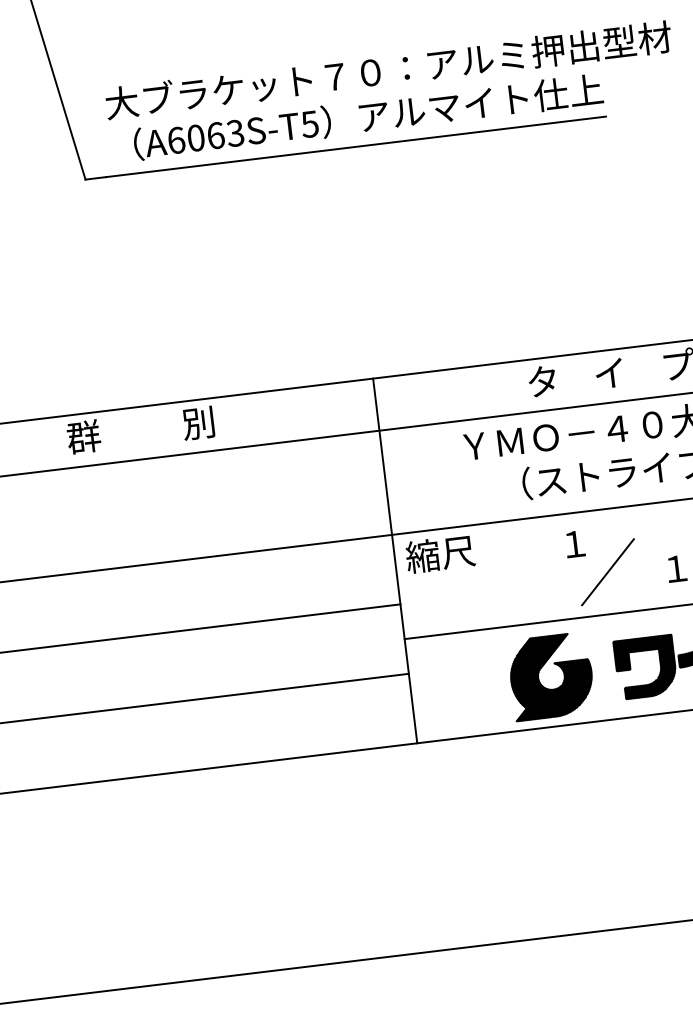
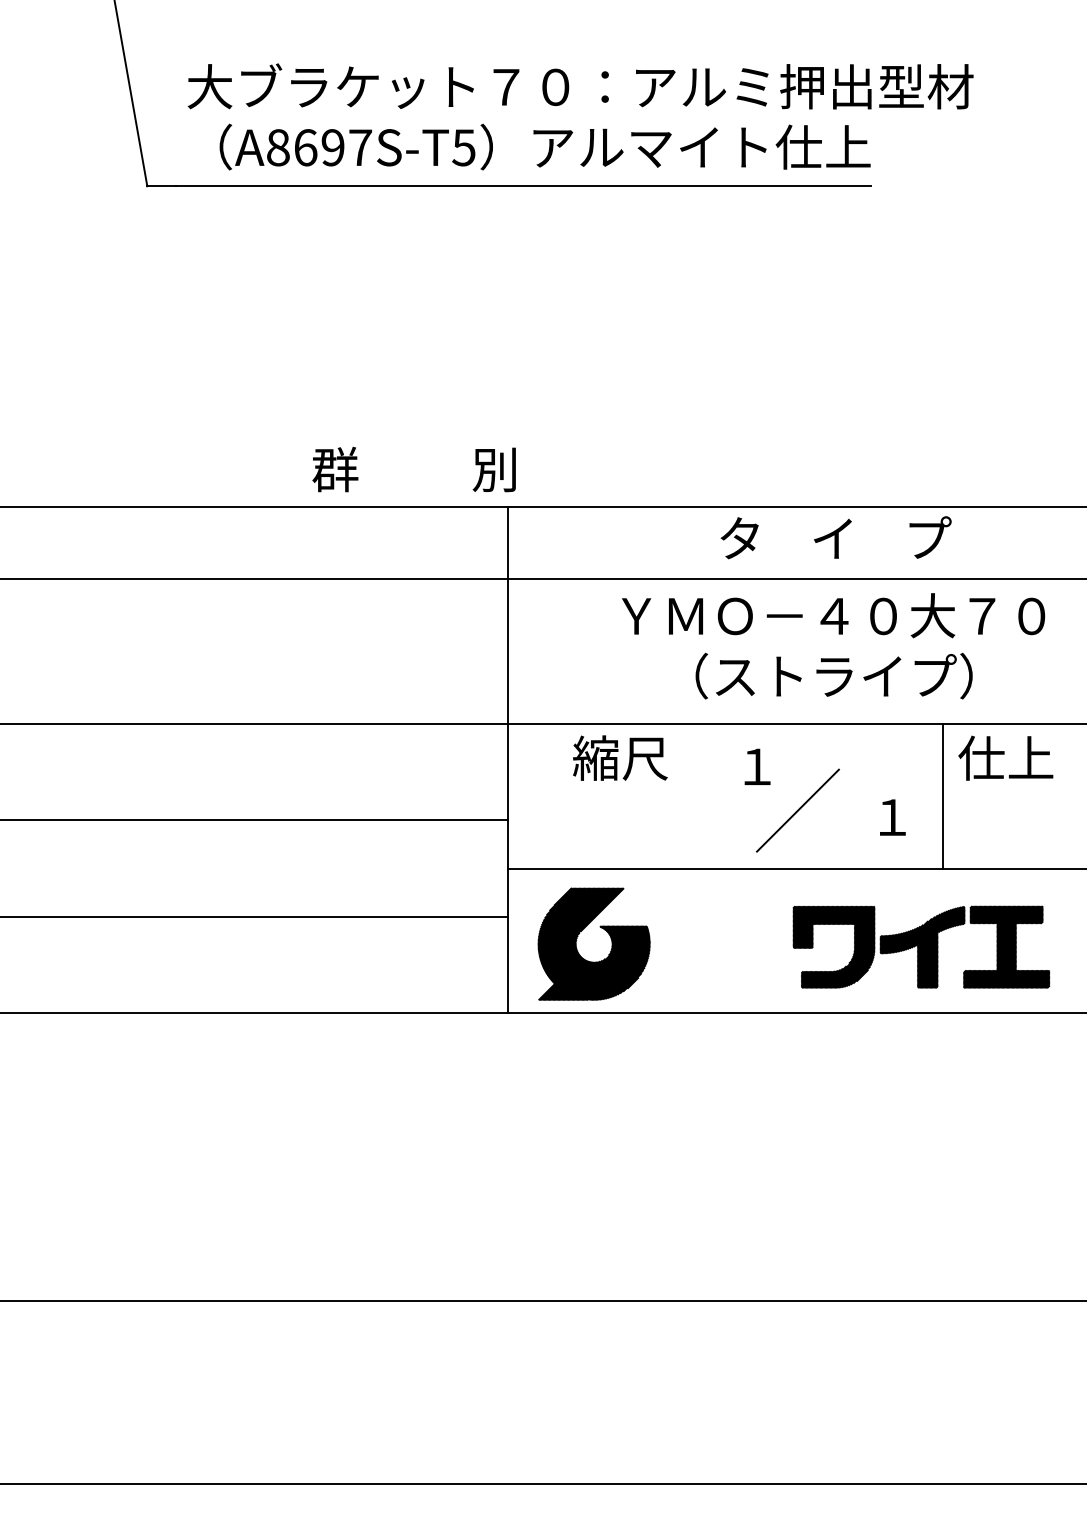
text: (206, 136) -> (319, 147), A6063S-T5 -> A8697S-T5
text: (140, 430) -> (413, 469), moved
text: (440, 553) -> (620, 757), moved
part: (539, 675) -> (577, 940), moved

